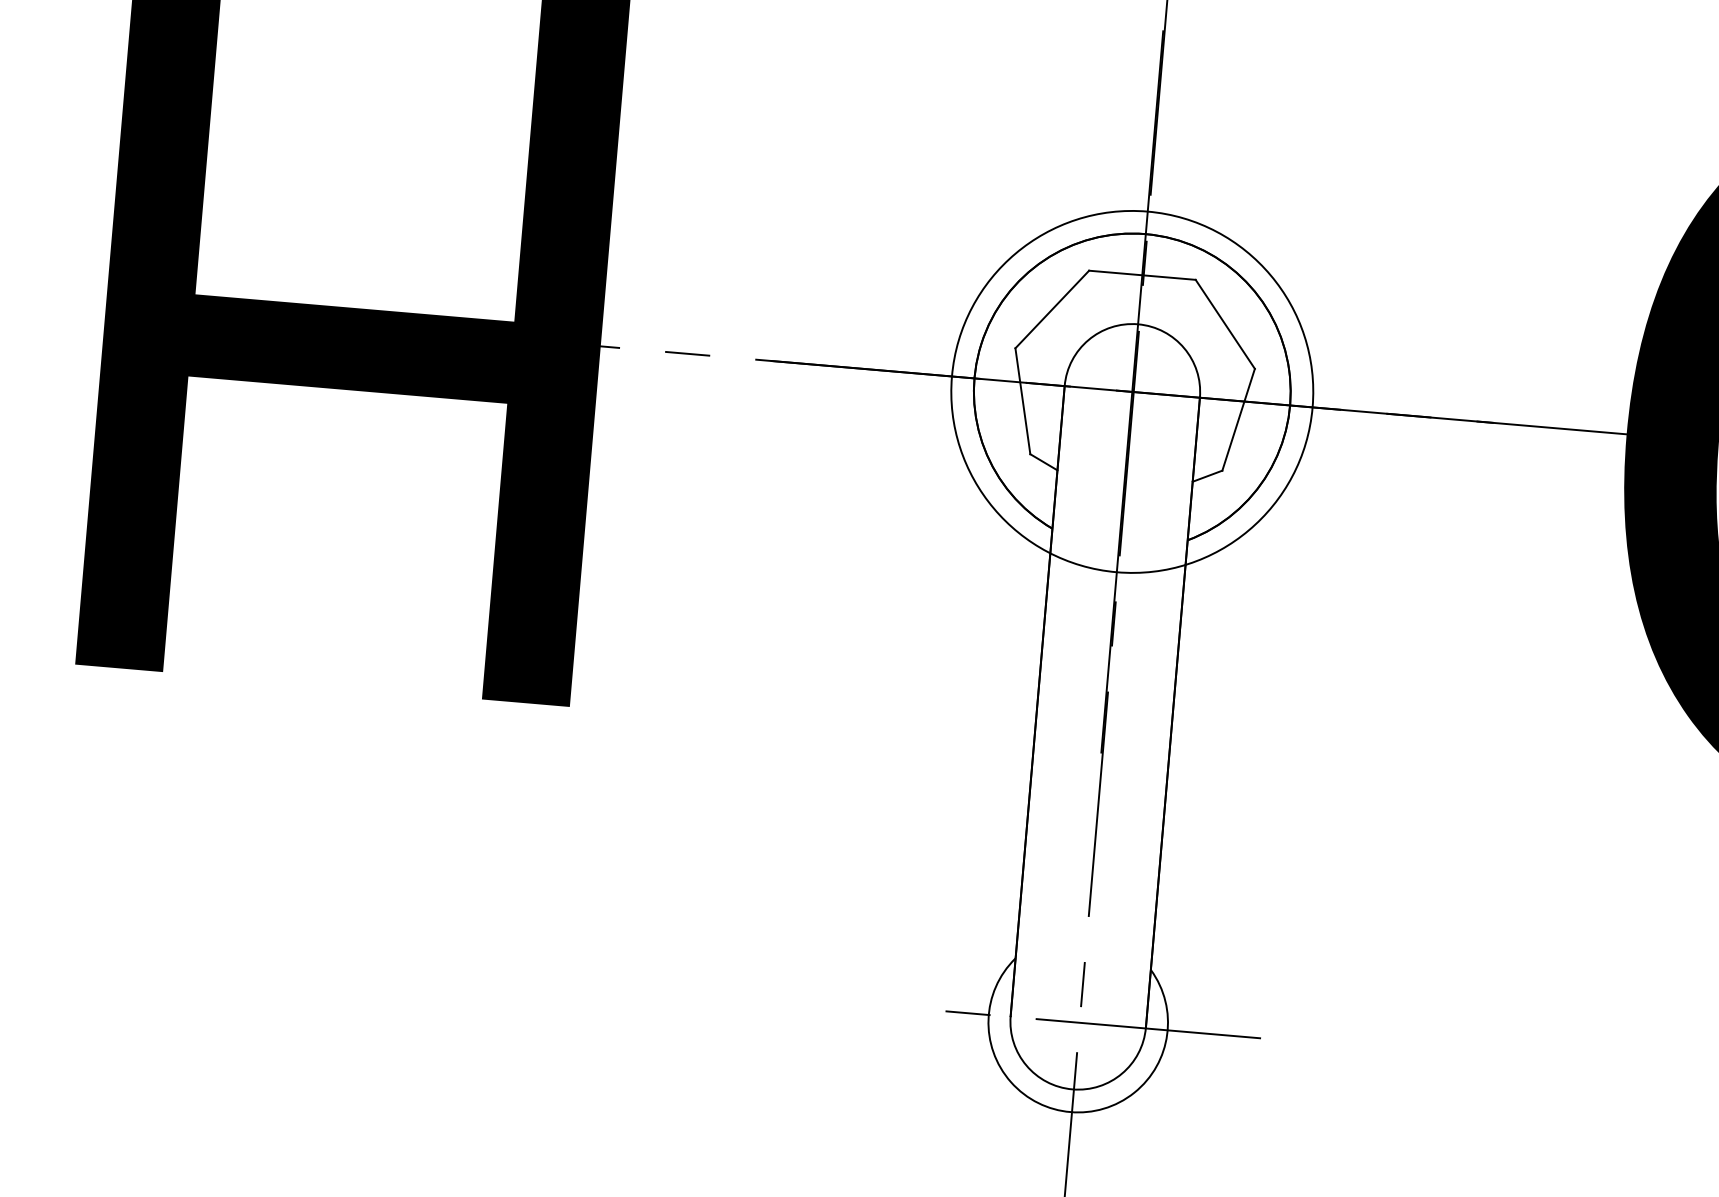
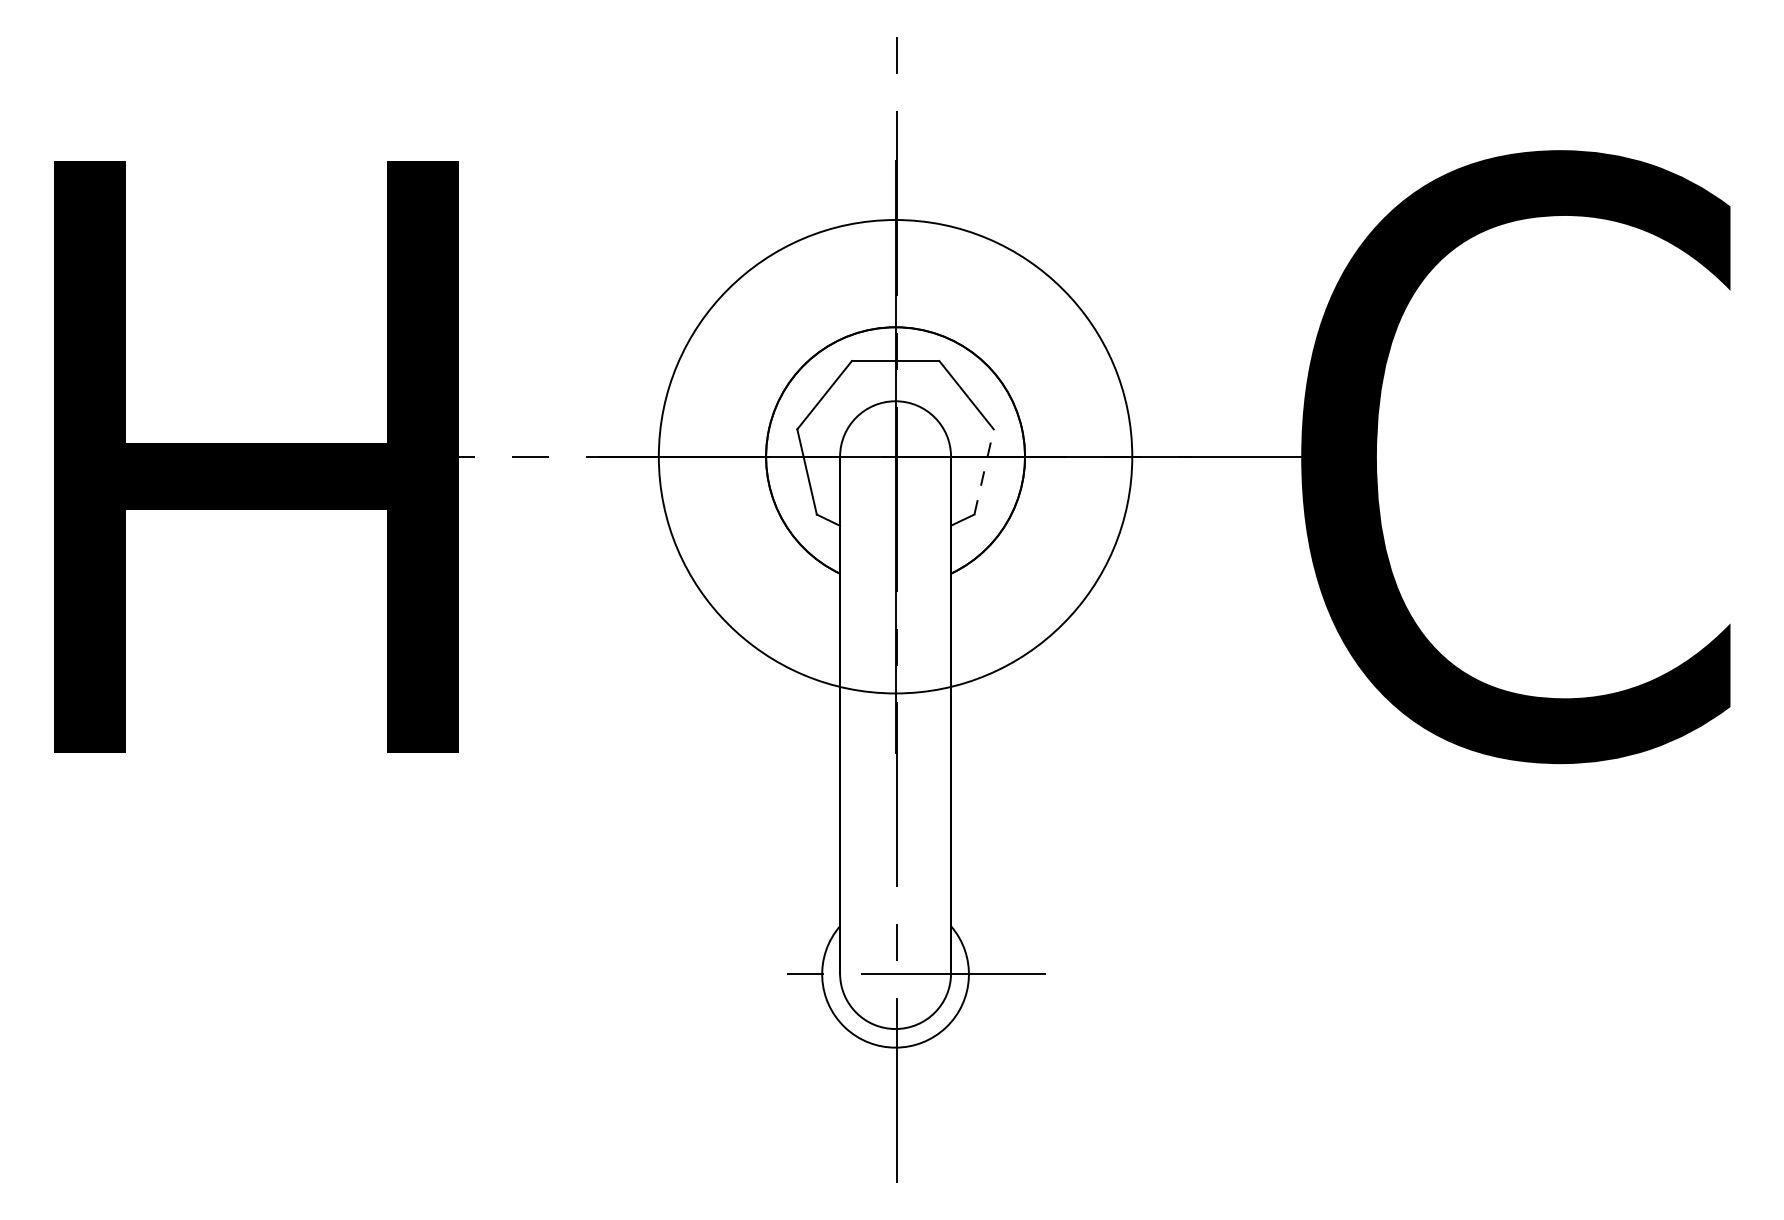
circle: (1132, 391) -> (895, 456), size x1.6
line: (1239, 419) -> (984, 471), solid -> dashed

